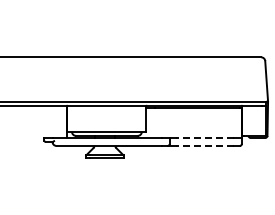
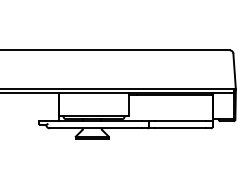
line: (204, 137) -> (179, 120), dashed -> solid
line: (204, 145) -> (179, 127), dashed -> solid

